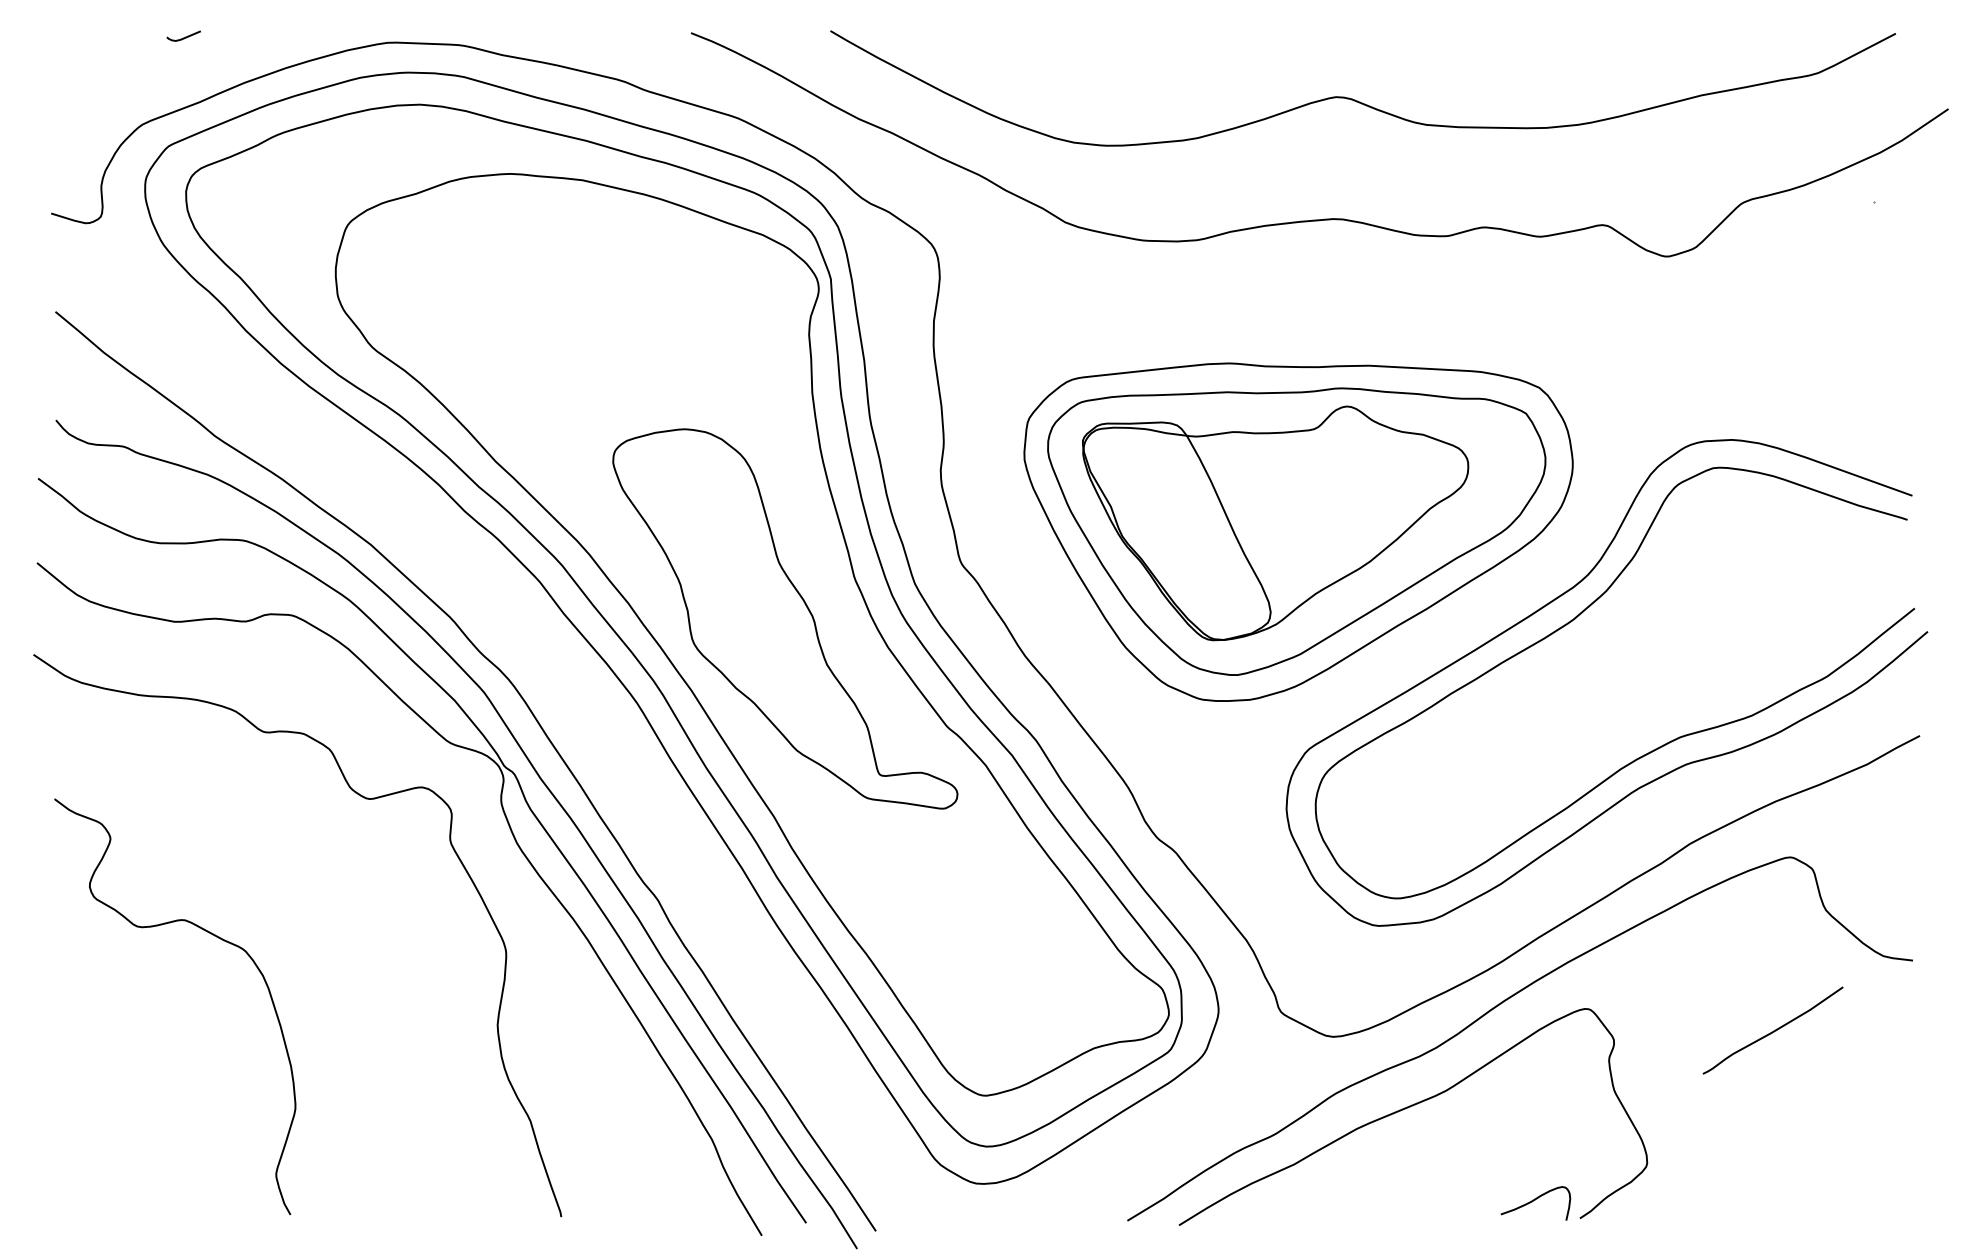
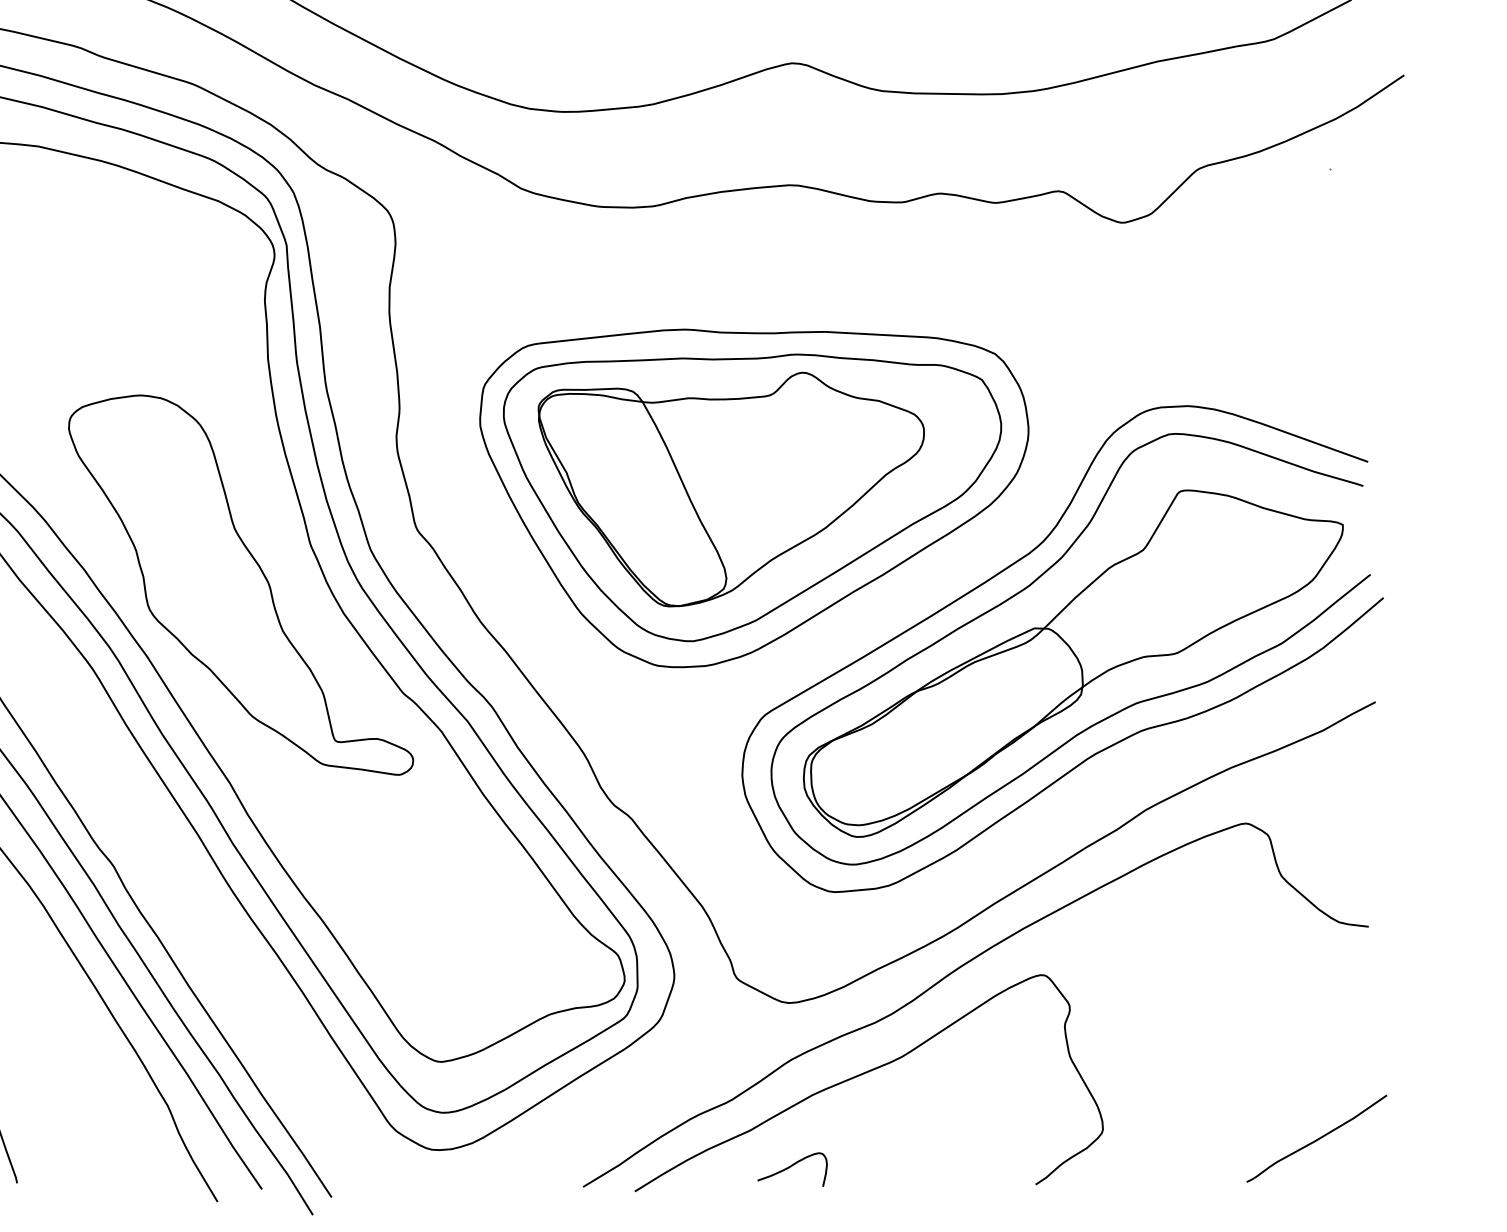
part: (1617, 697) -> (1073, 663), added
curve: (1773, 1030) -> (1317, 1138), moved
curve: (1533, 1201) -> (790, 1167), moved

